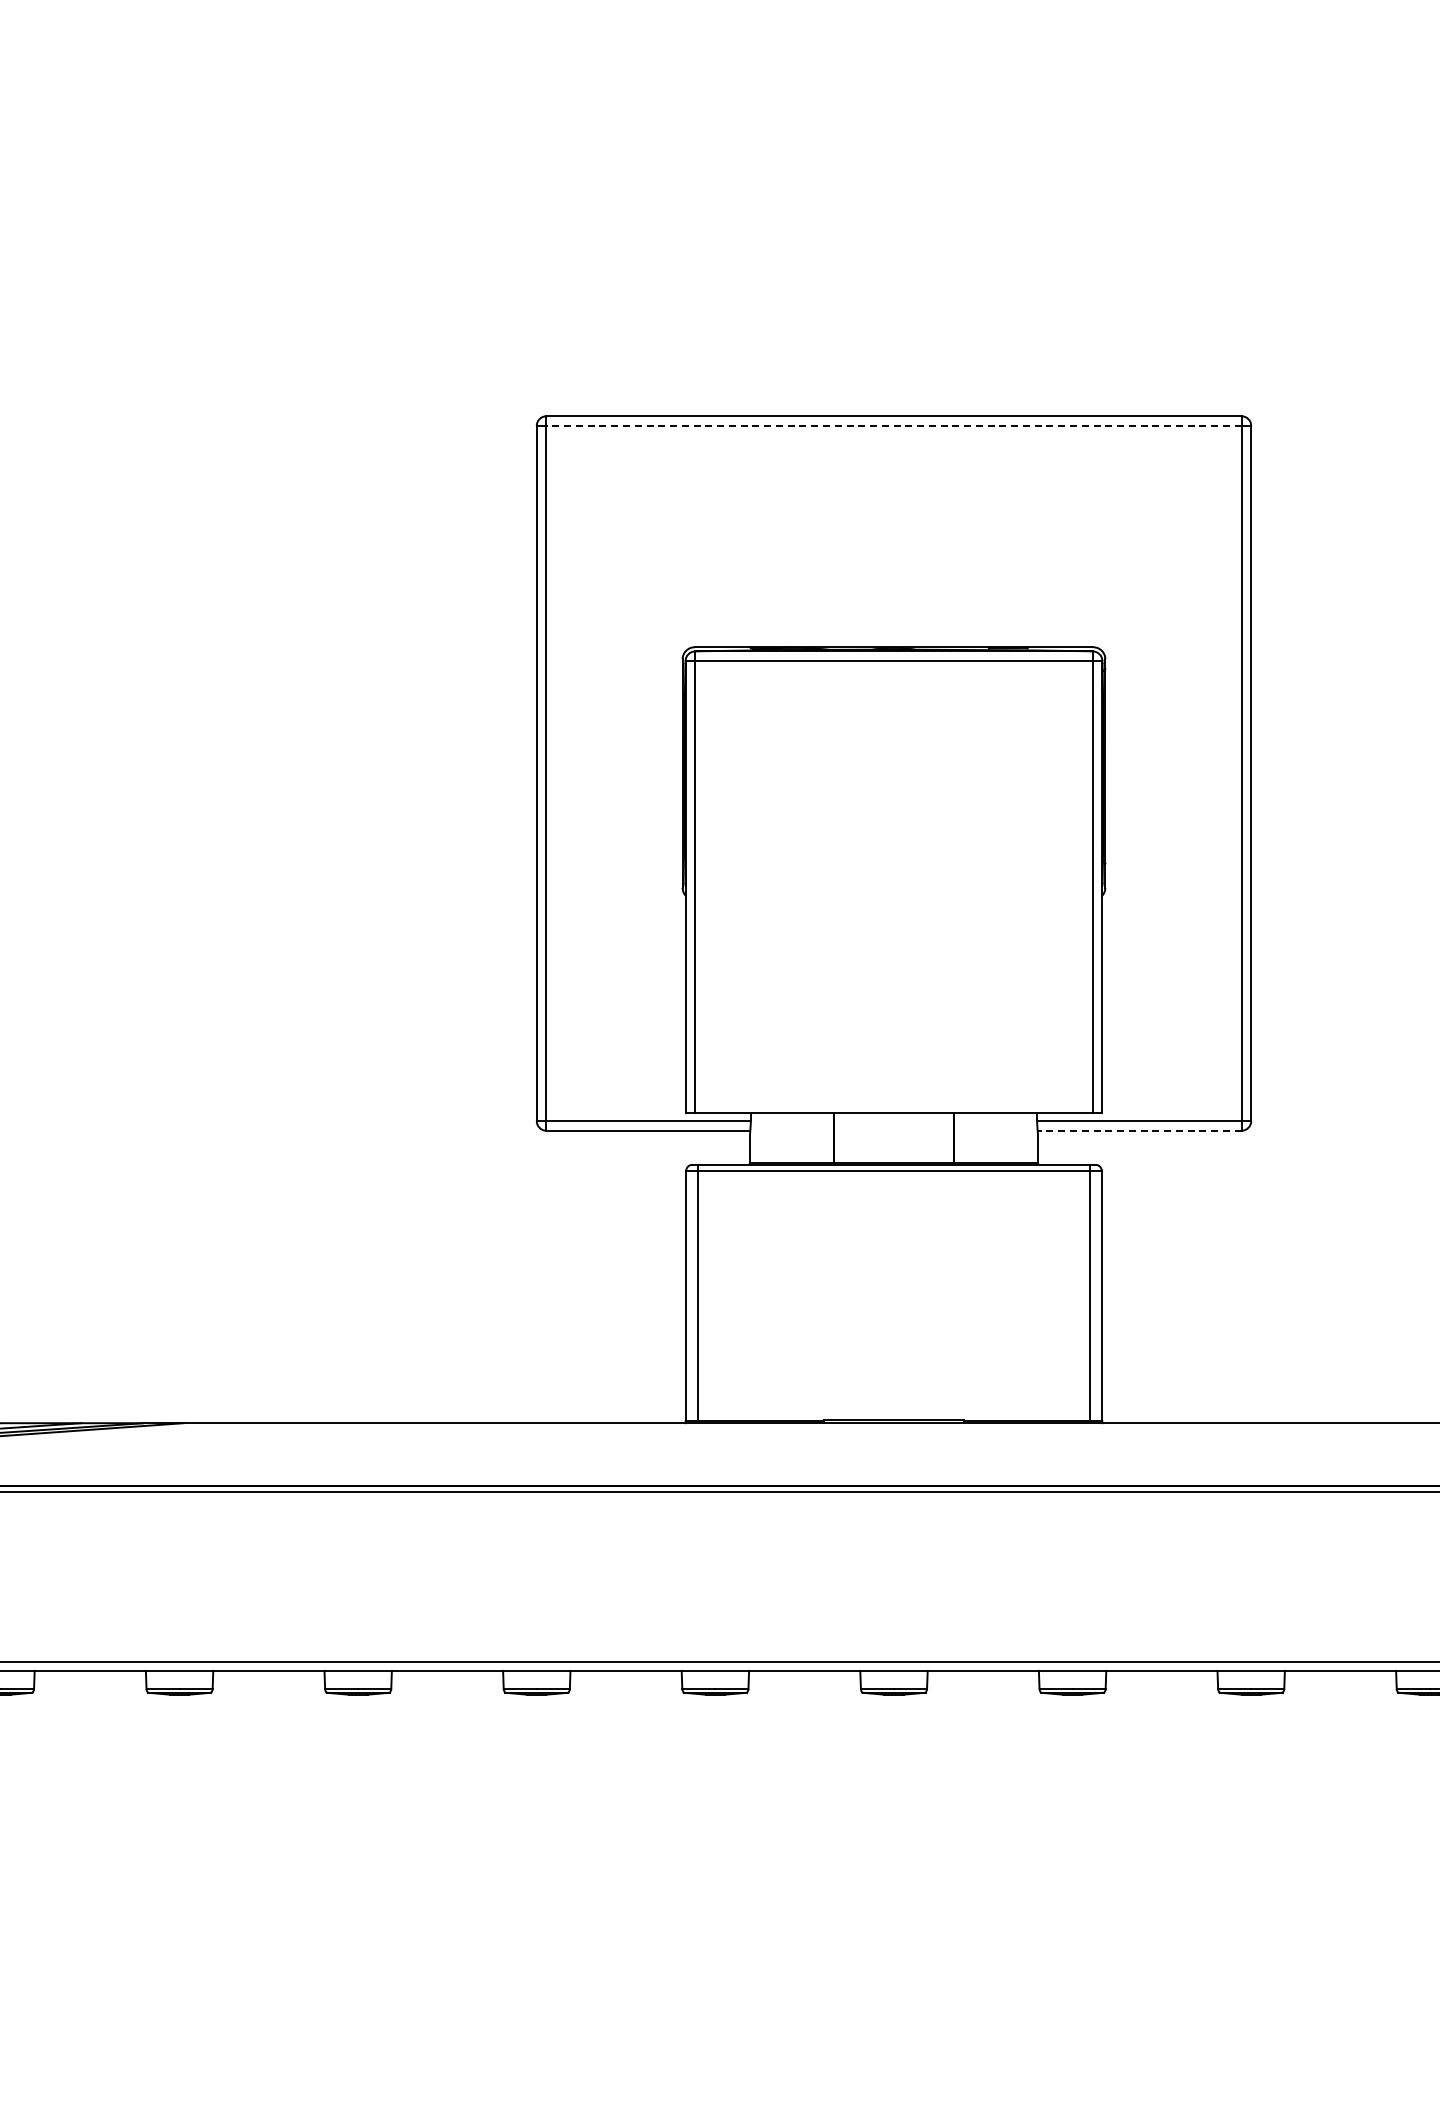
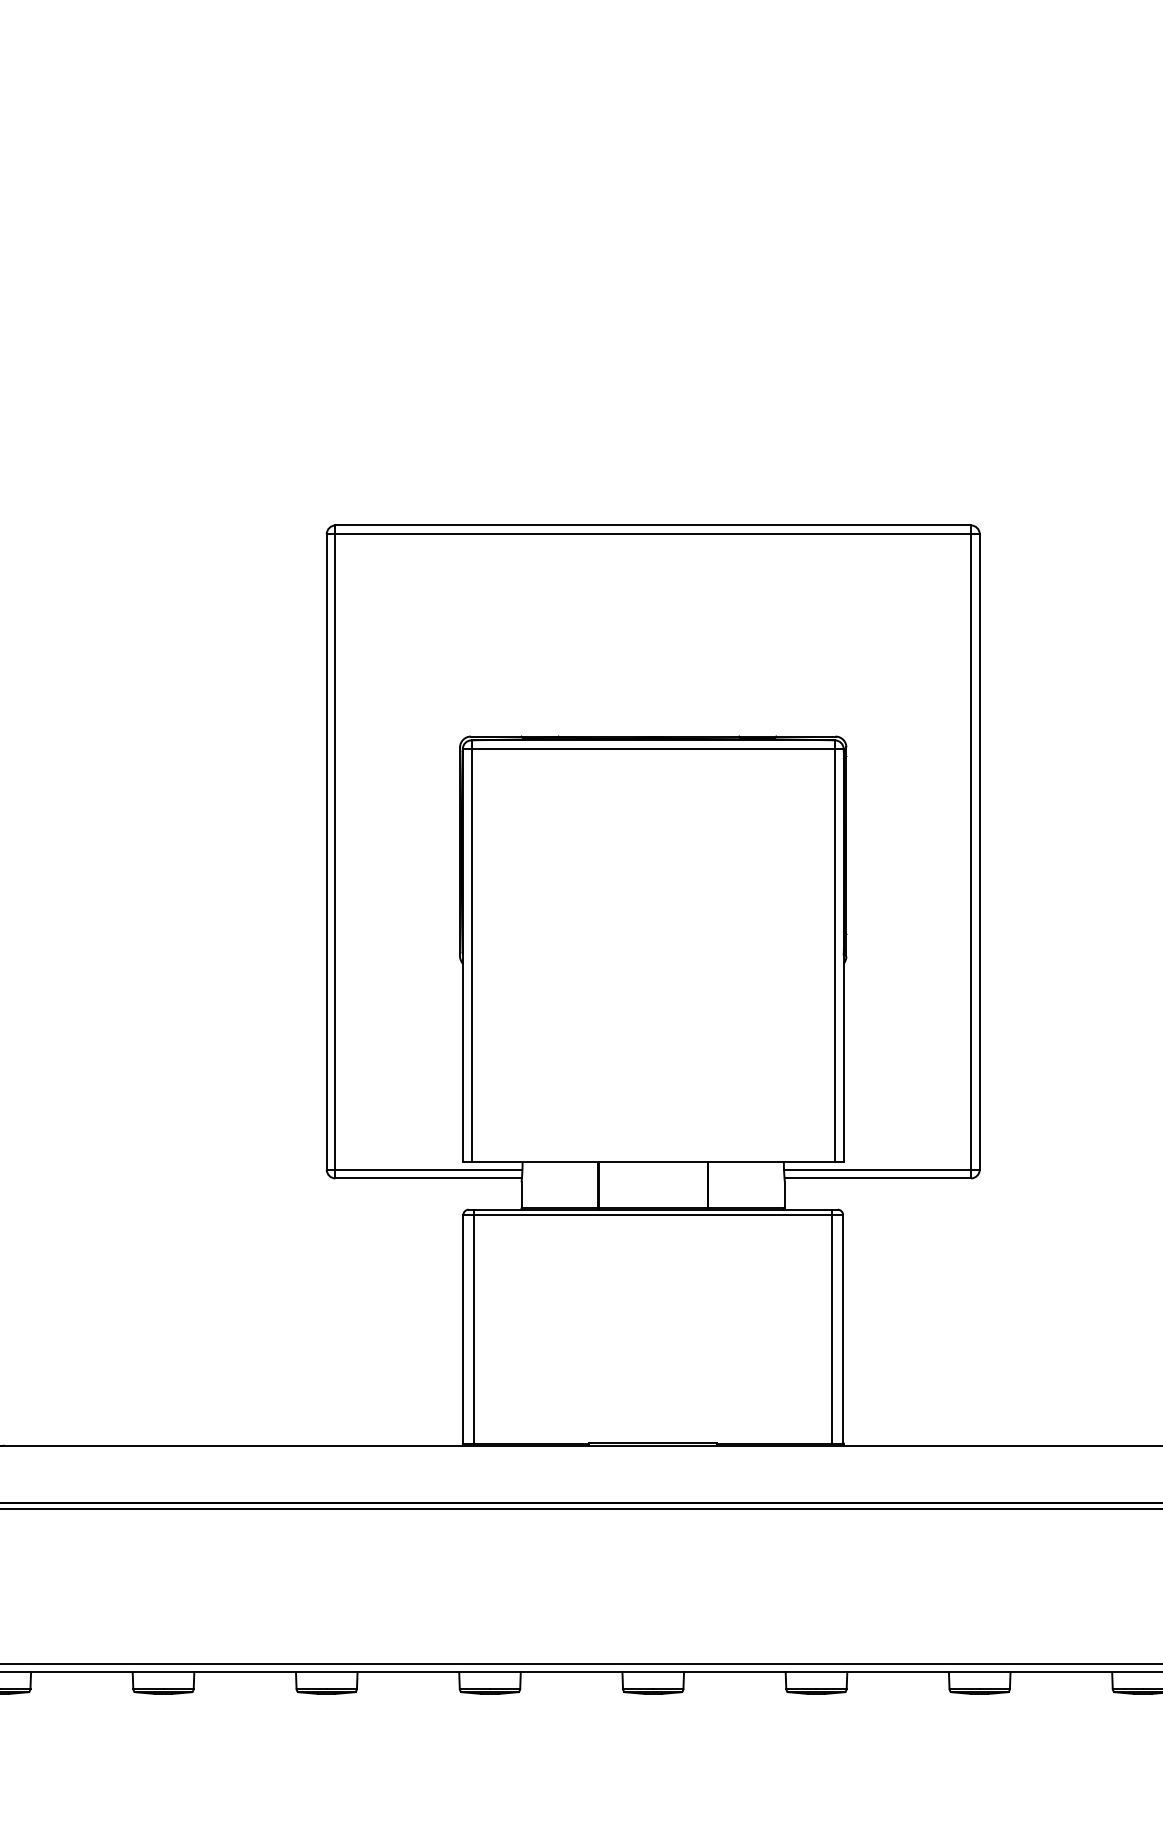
line: (893, 425) -> (652, 533), dashed -> solid
line: (1139, 1130) -> (877, 1178), dashed -> solid

